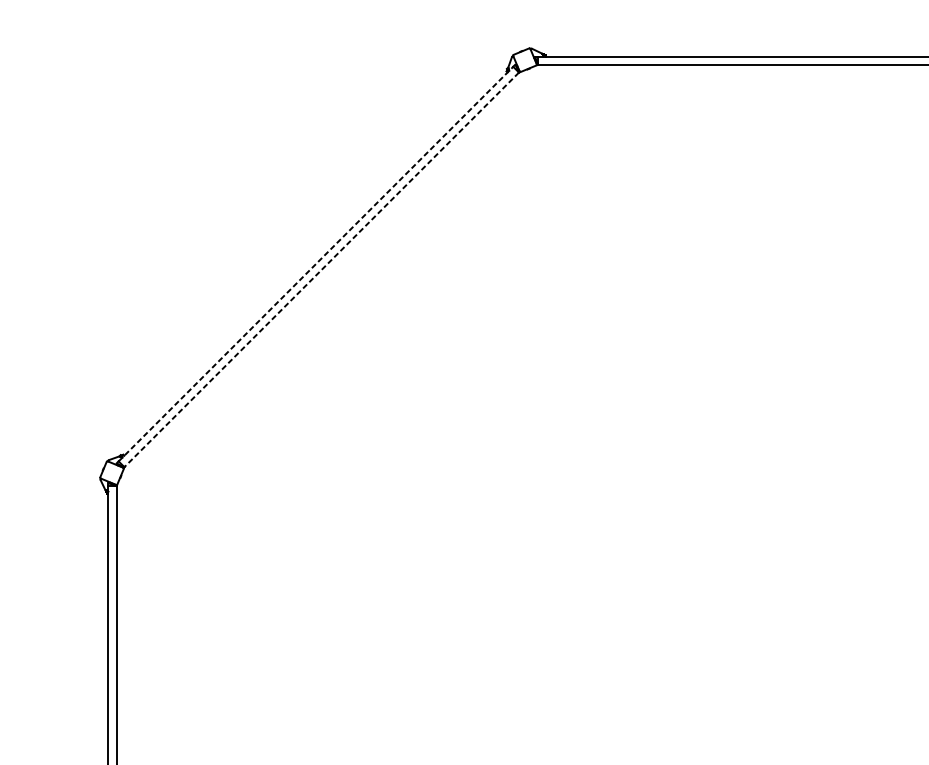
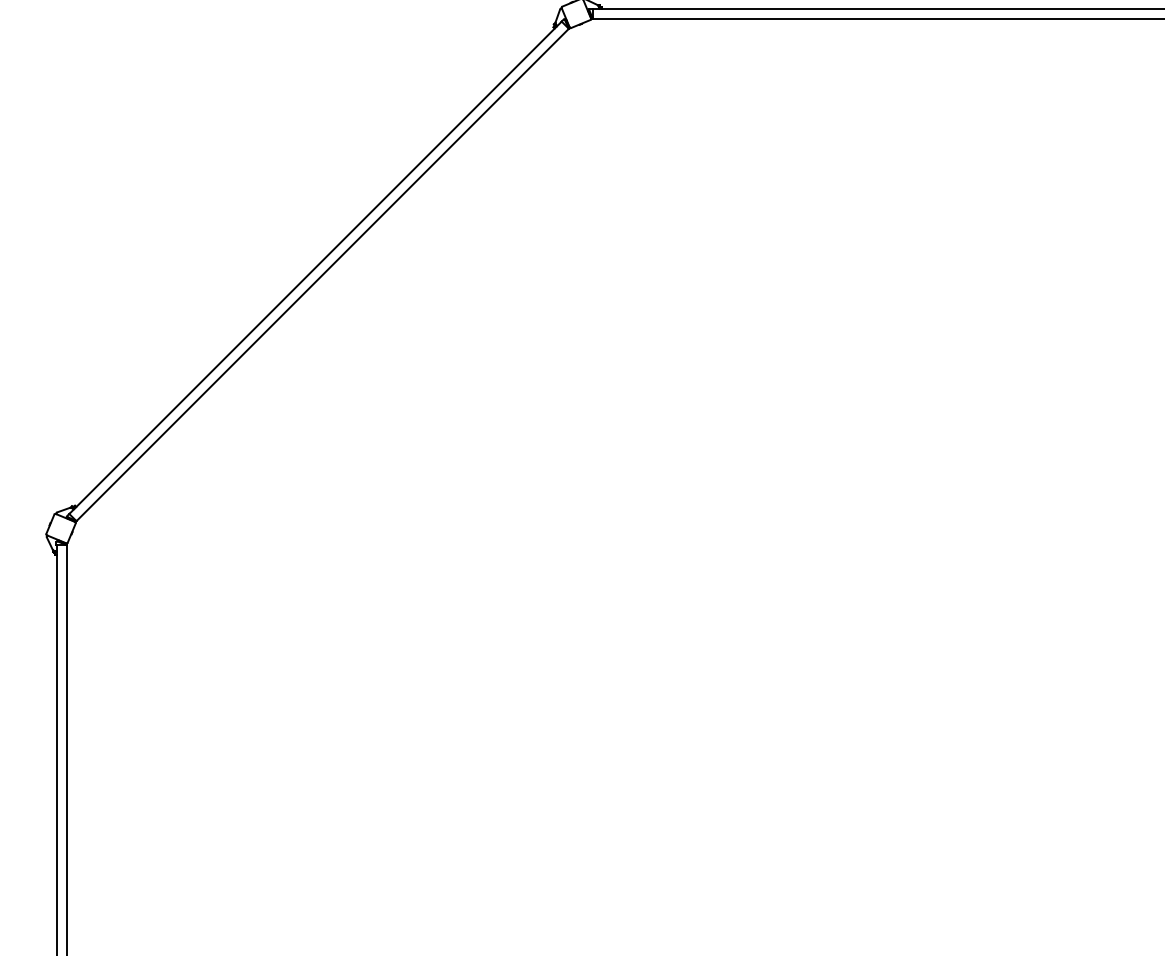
line: (315, 263) -> (315, 267), dashed -> solid
line: (321, 270) -> (322, 275), dashed -> solid

